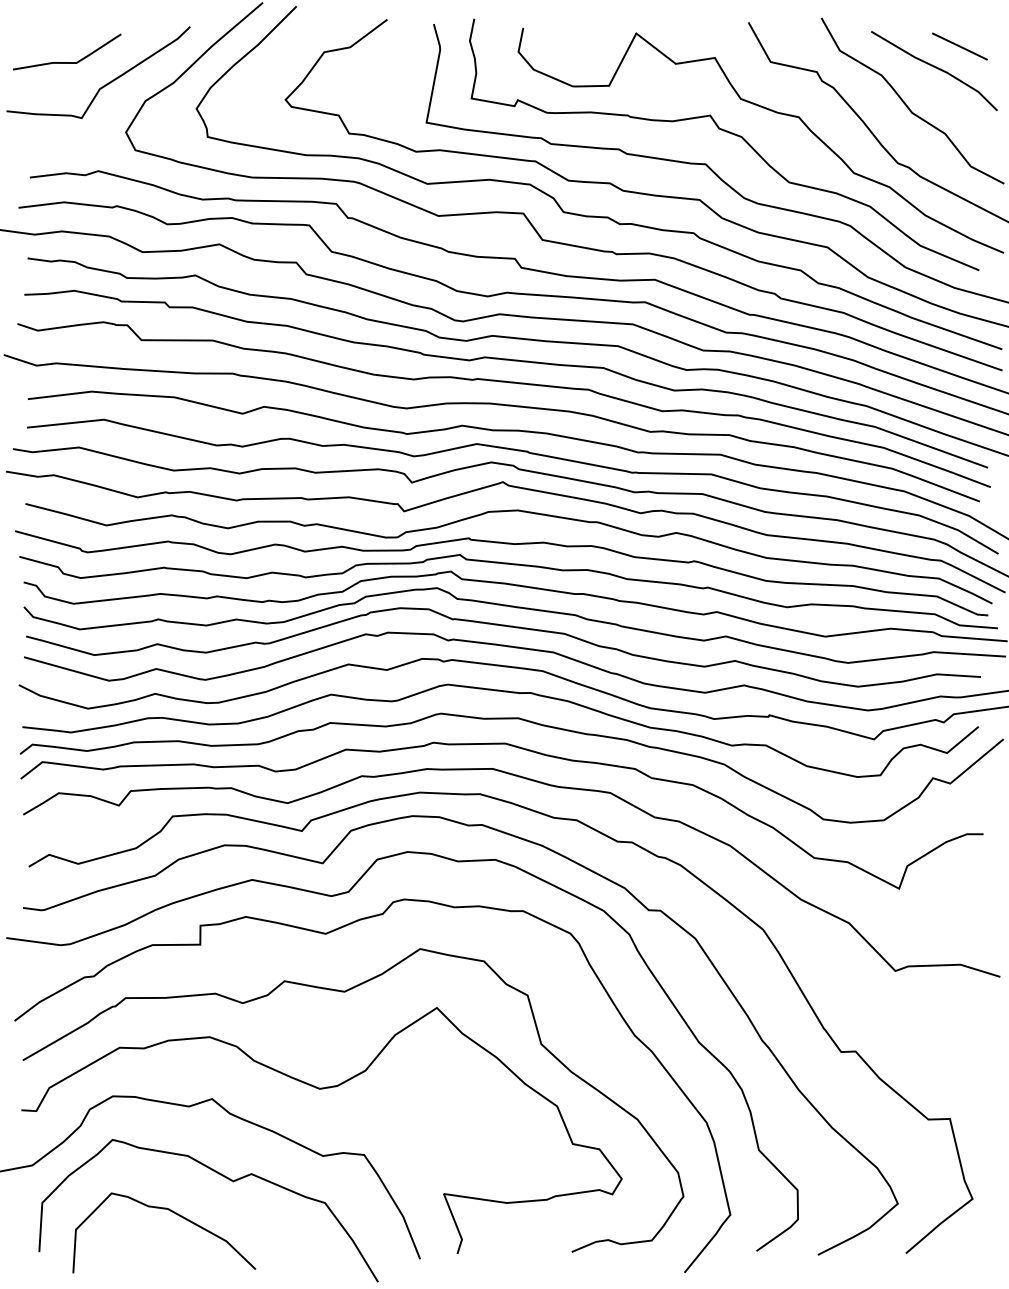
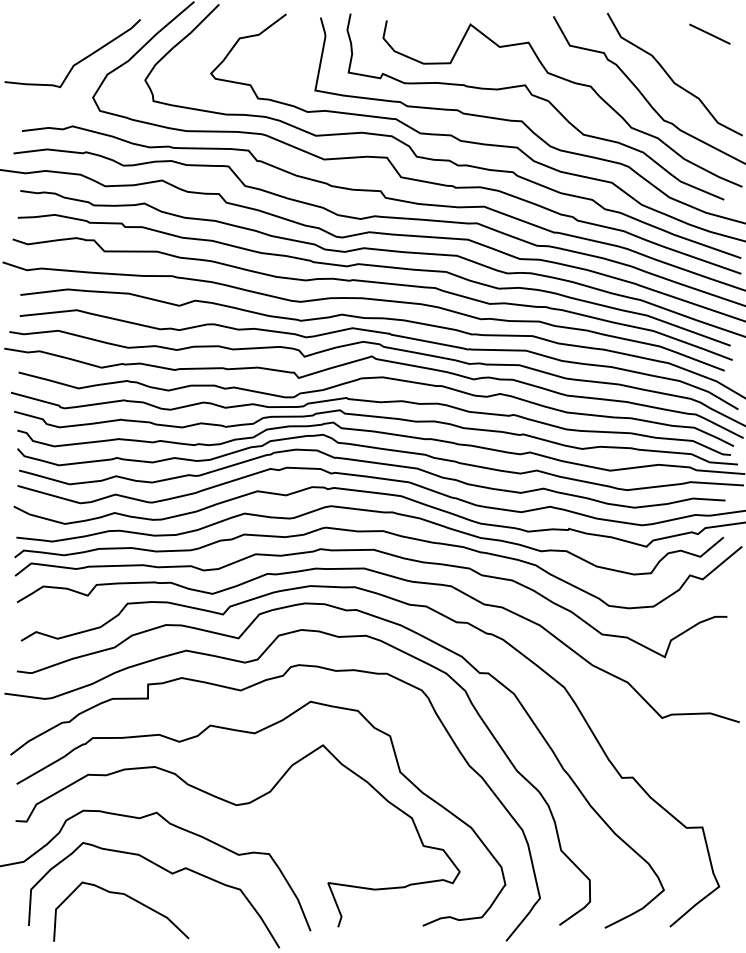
line: (67, 62) -> (49, 45), removed
line: (935, 68) -> (691, 50), removed

